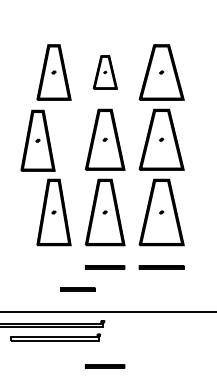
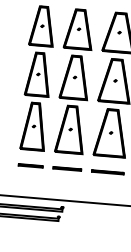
part: (105, 72) -> (79, 29), size x1.67
part: (37, 140) -> (38, 74), moved
line: (77, 289) -> (30, 165), moved
line: (105, 366) -> (61, 239), removed

